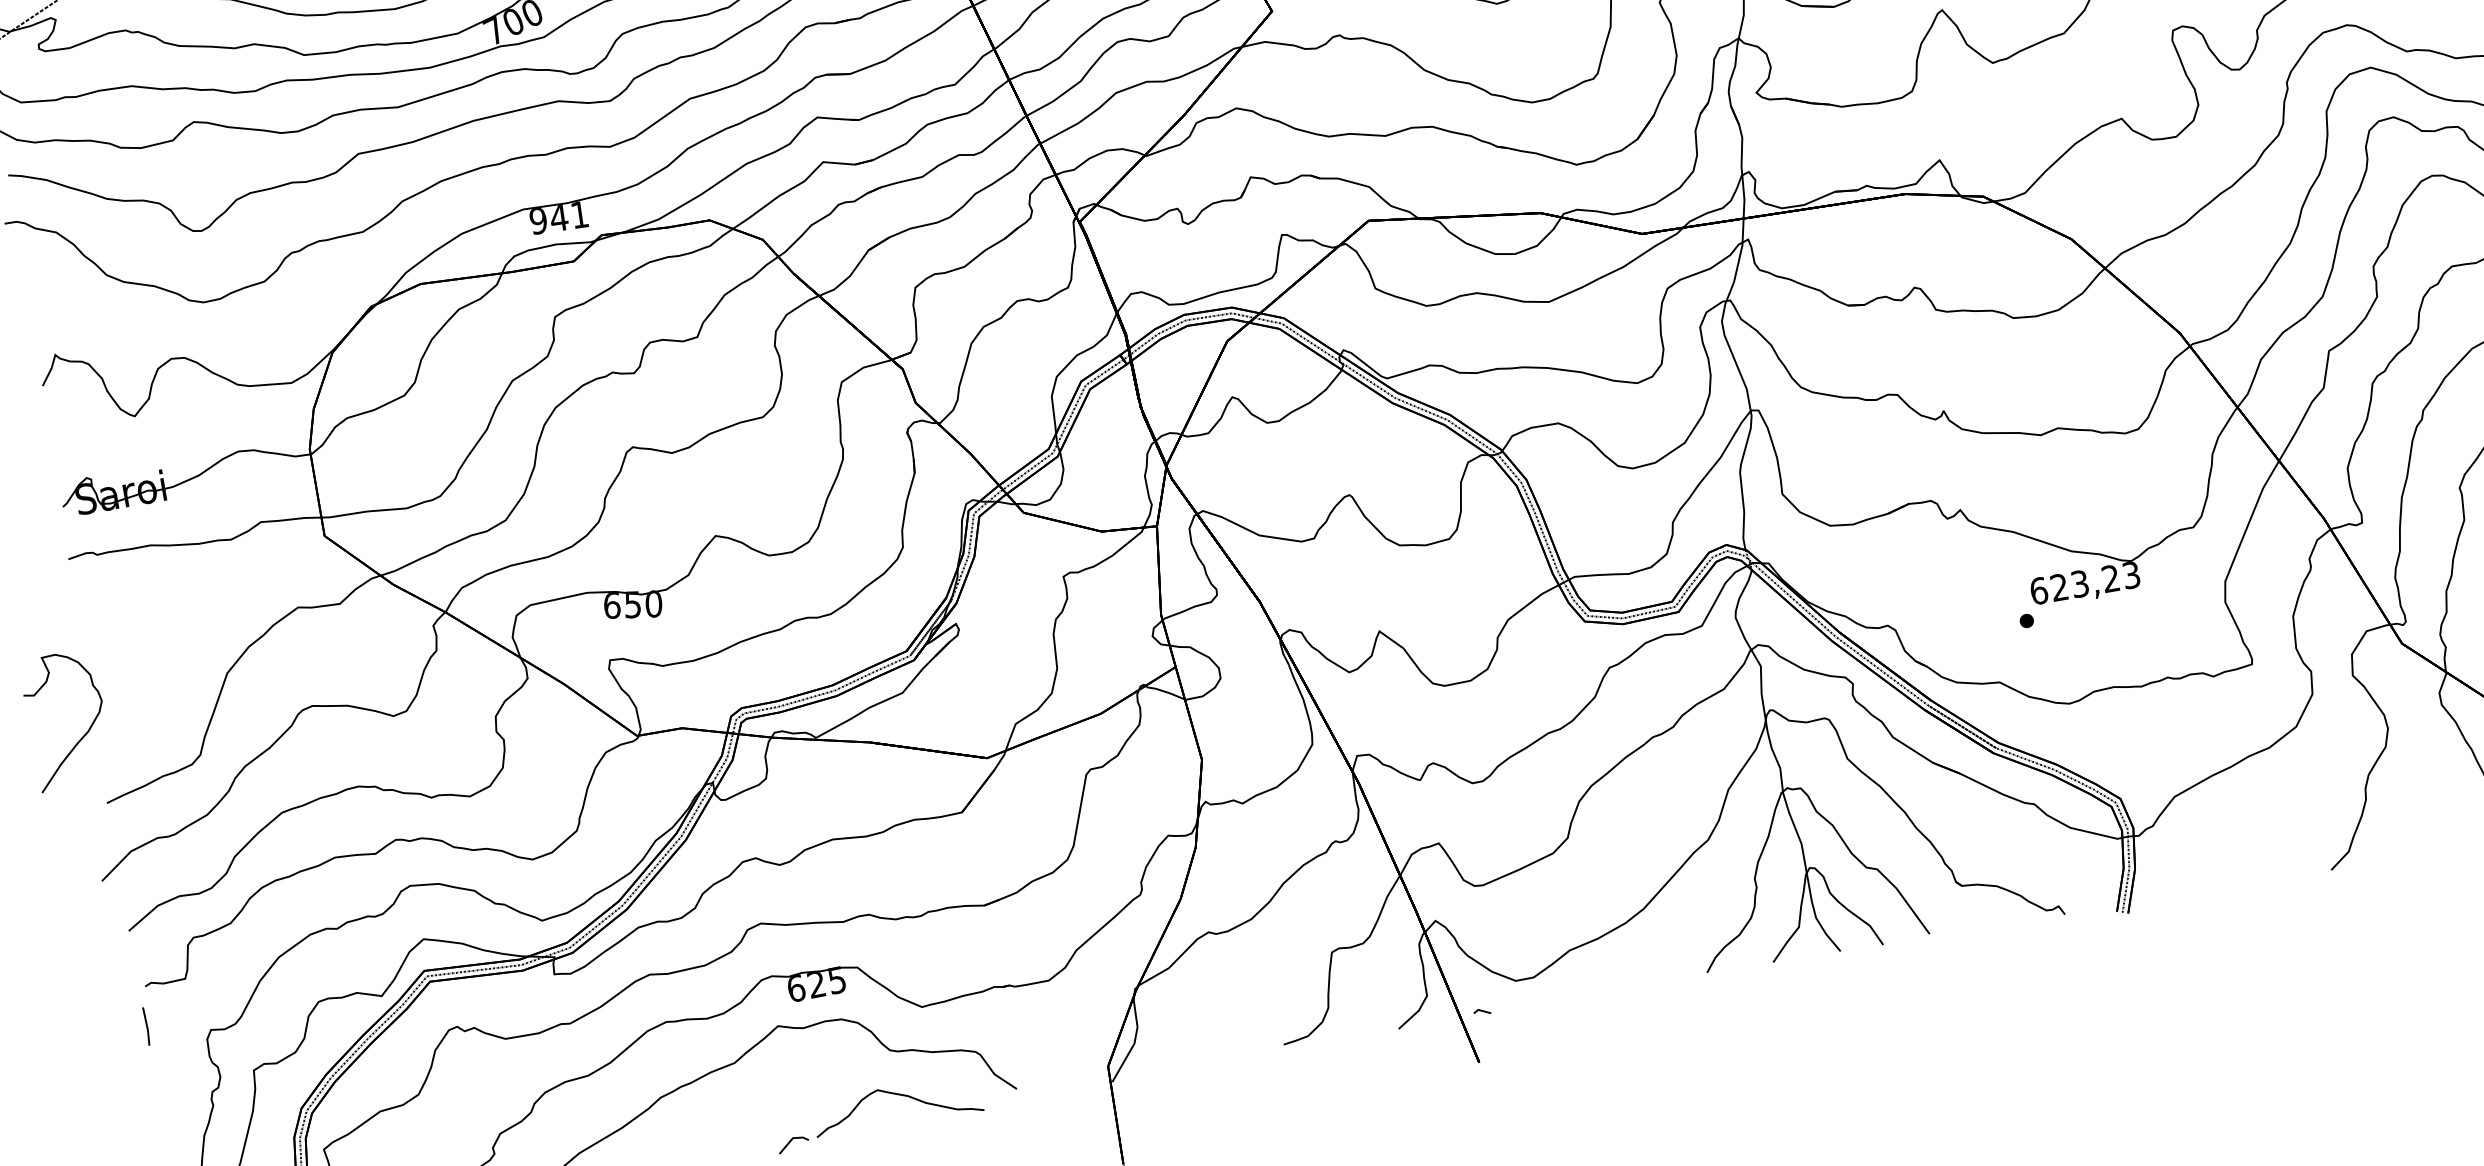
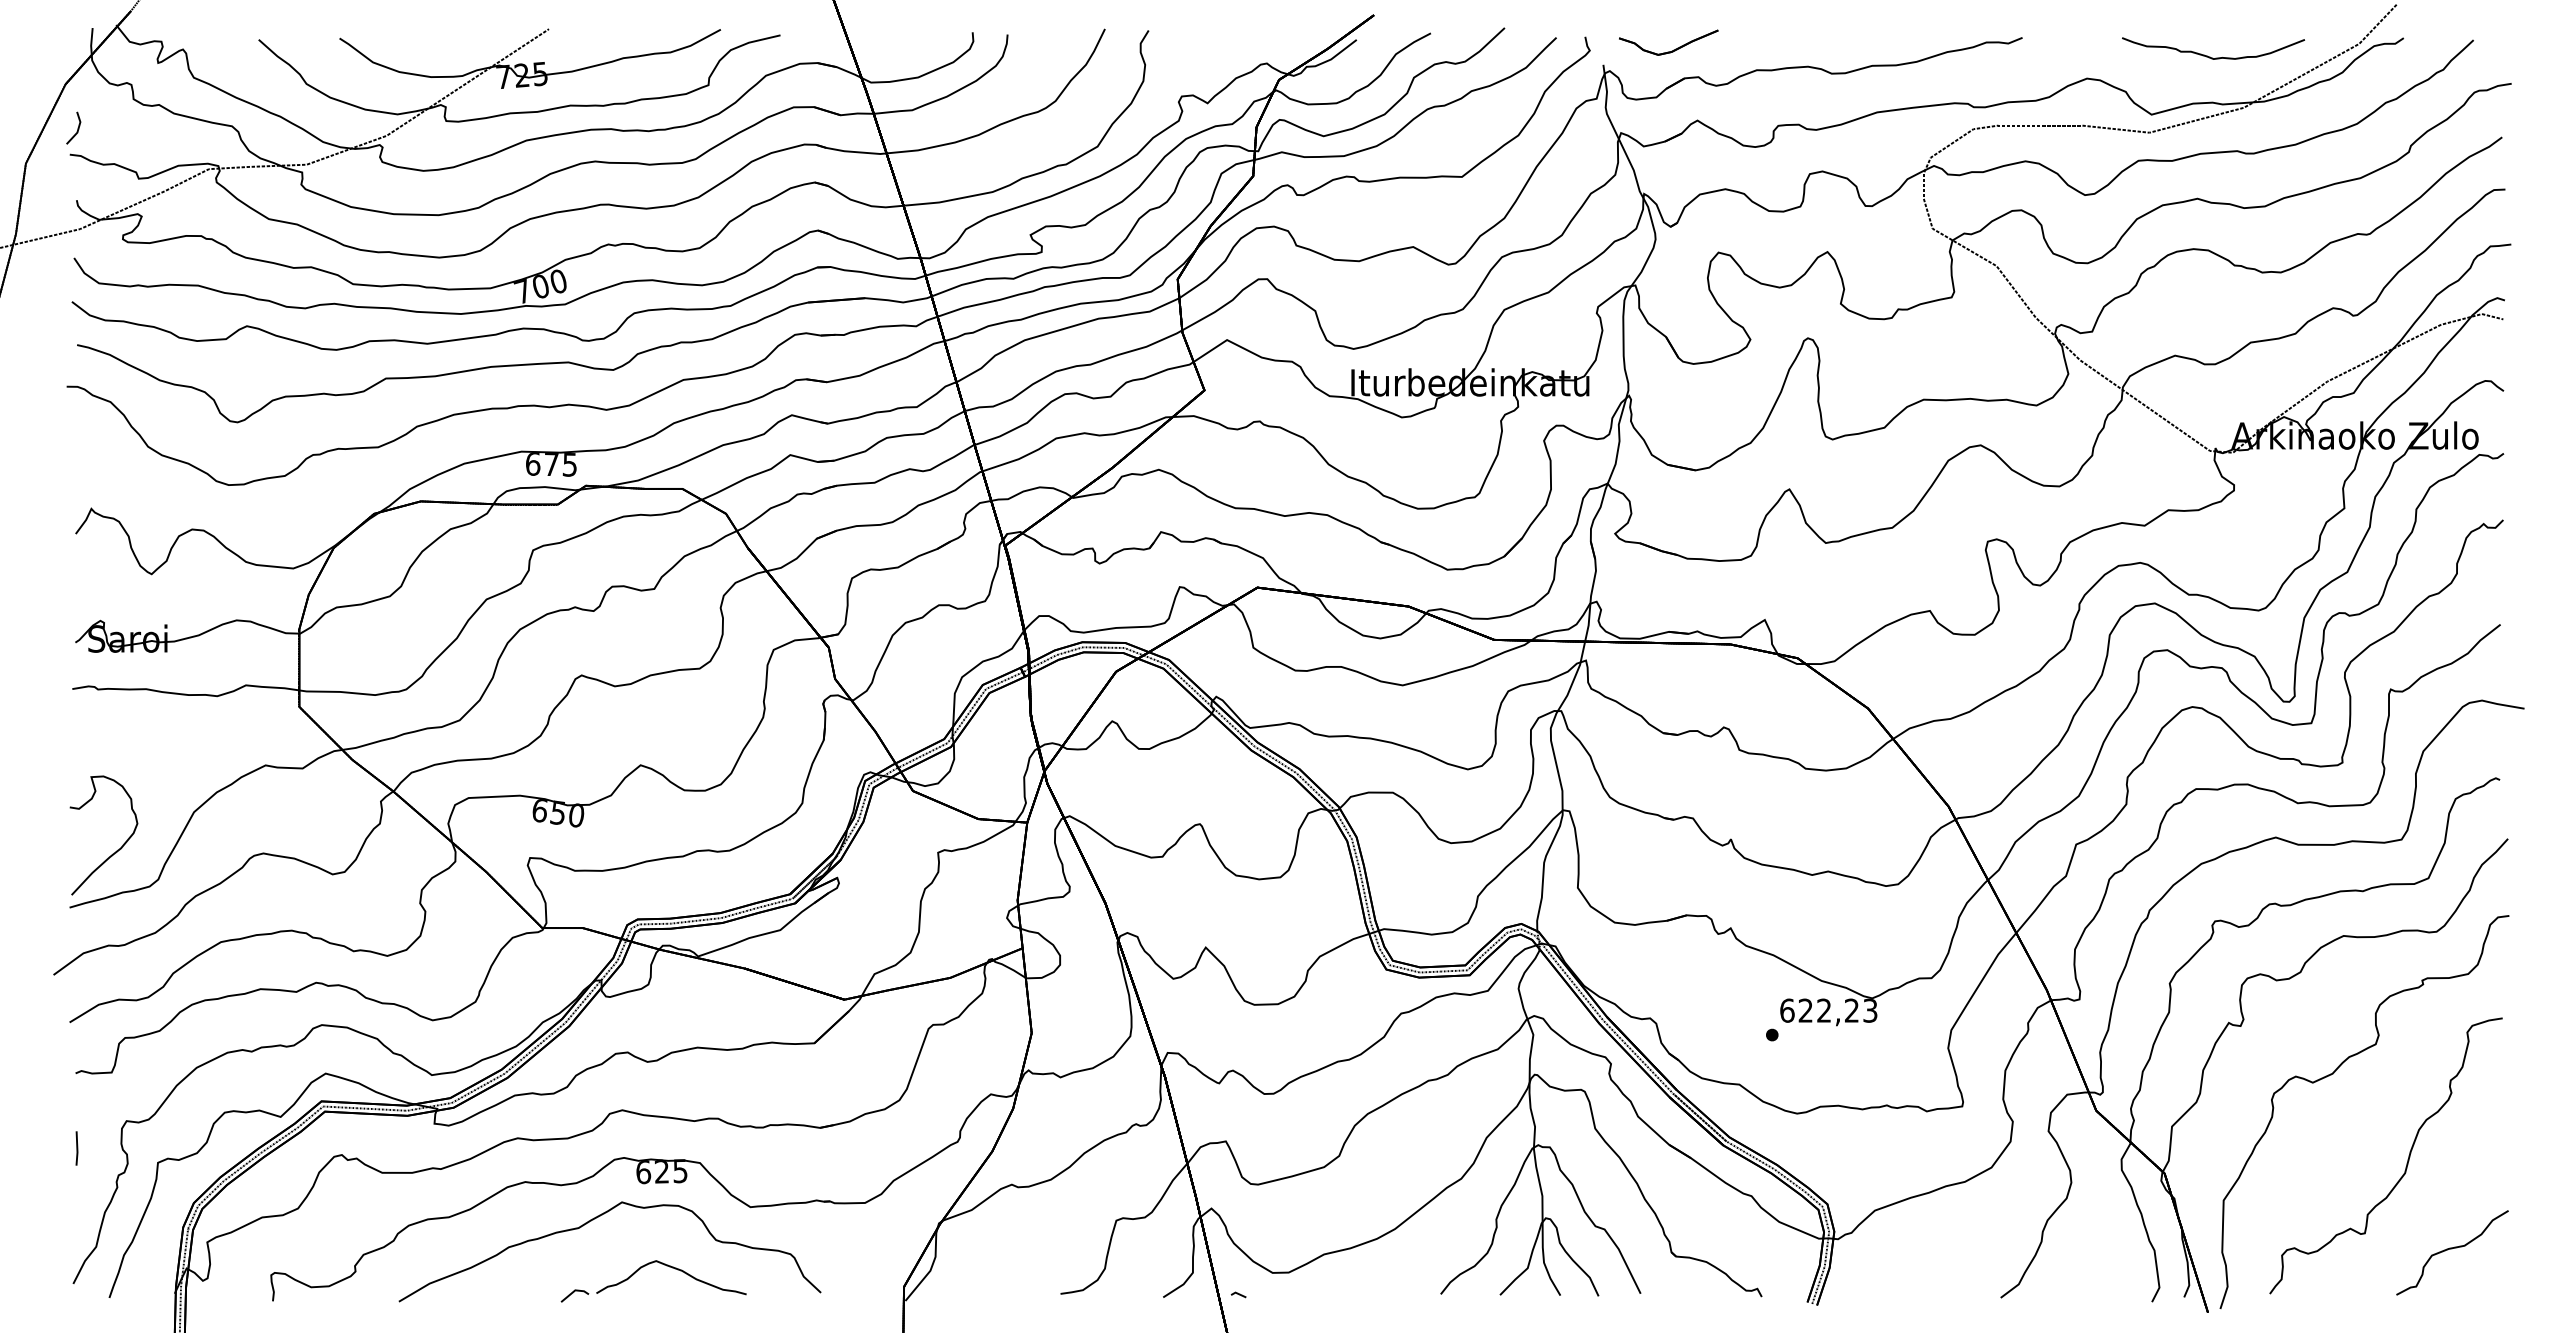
text: (559, 218) -> (551, 464), 941 -> 675
text: (2080, 583) -> (1824, 1010), 623,23 -> 622,23
curve: (84, 733) -> (117, 849), moved
line: (146, 1026) -> (76, 1148), moved
part: (866, 1098) -> (645, 1266), moved

